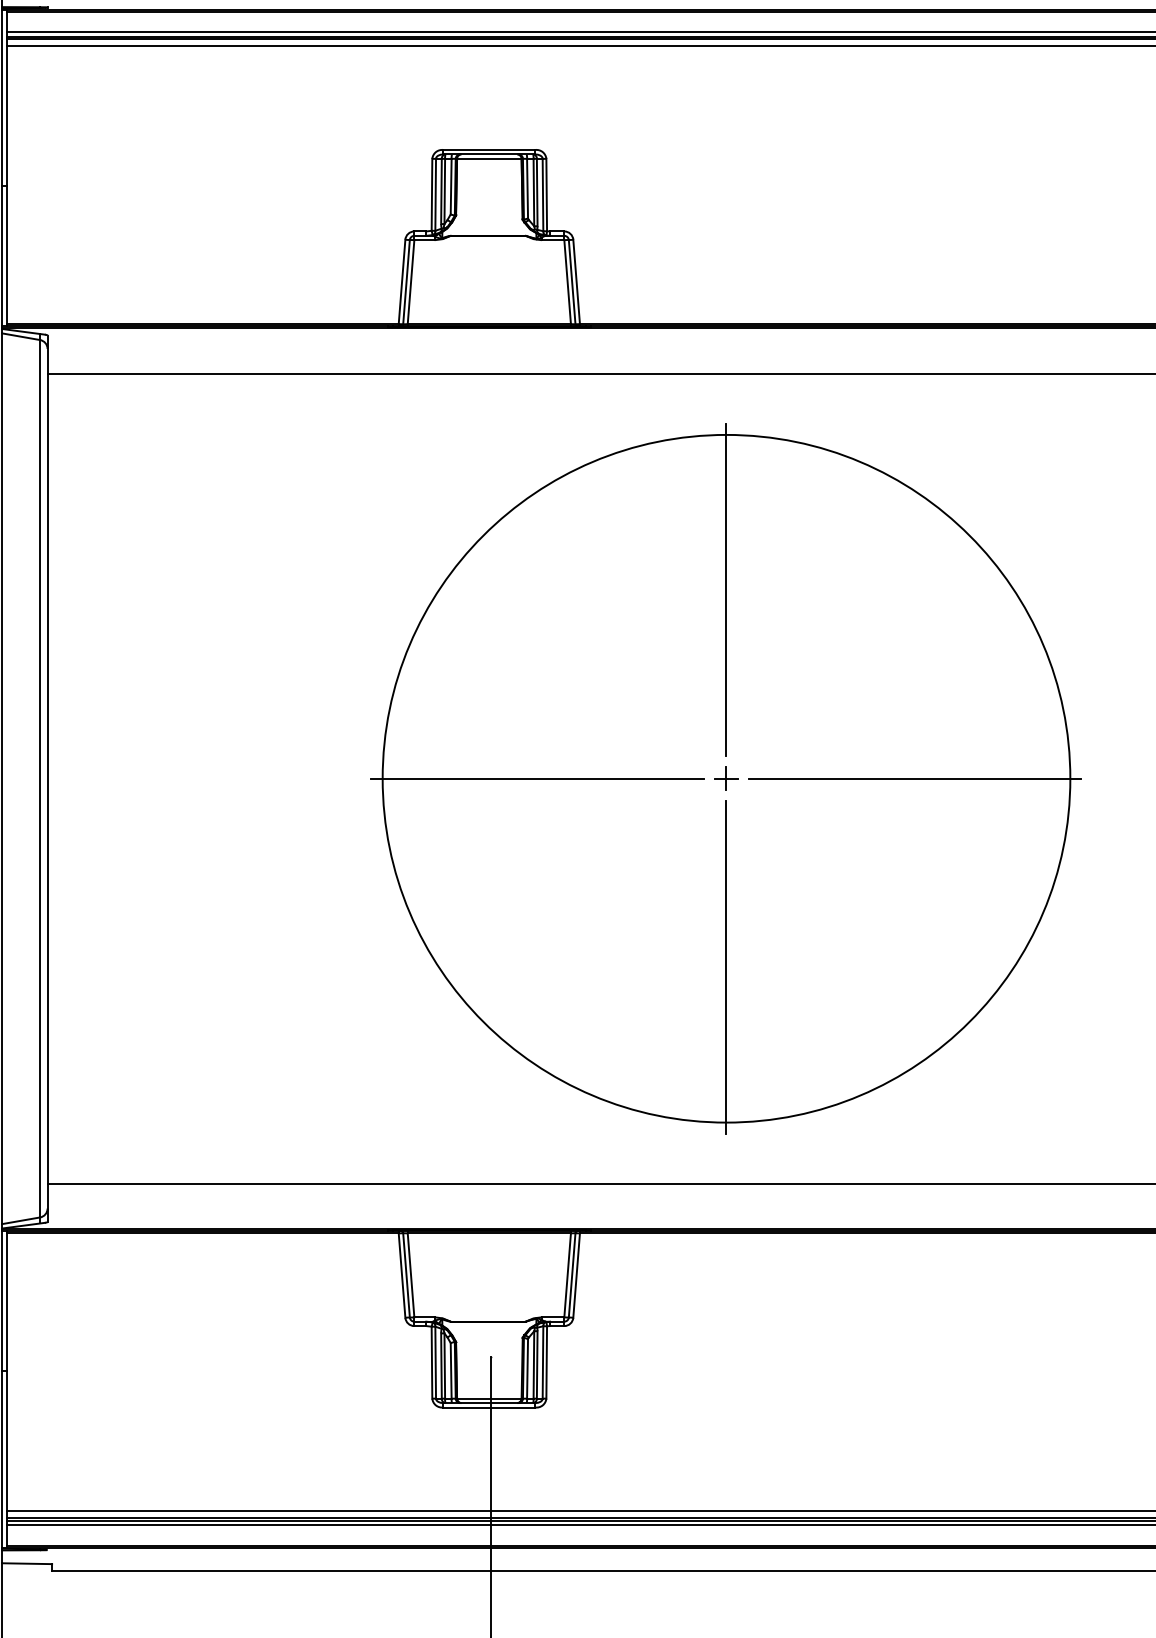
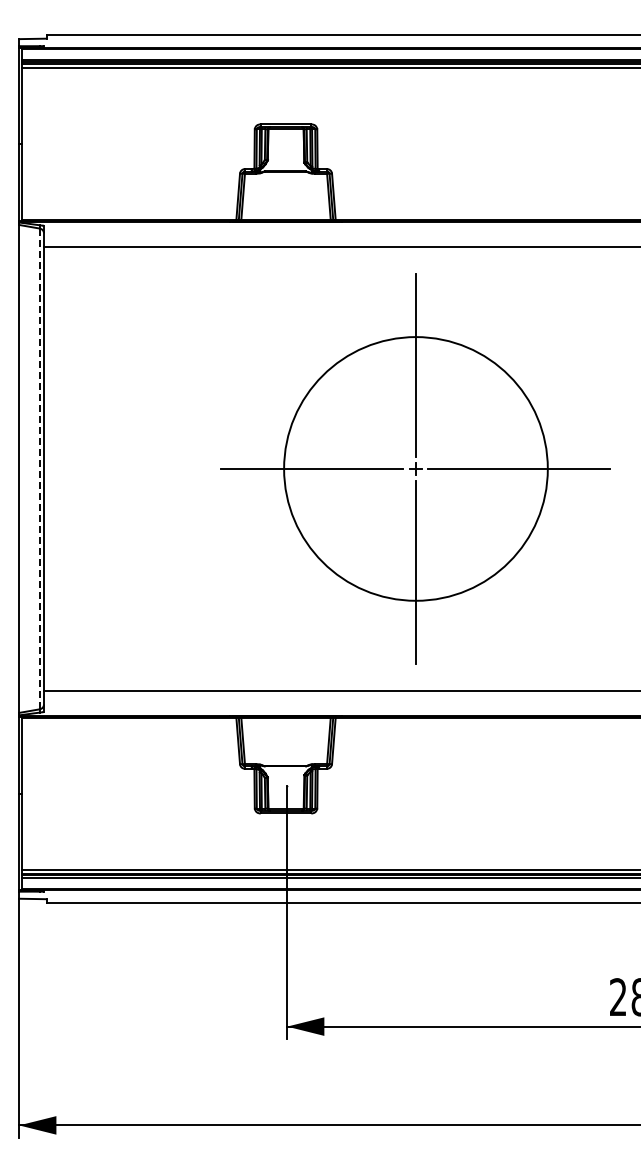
line: (39, 777) -> (39, 468), solid -> dashed
circle: (725, 777) -> (415, 468), size x0.7

